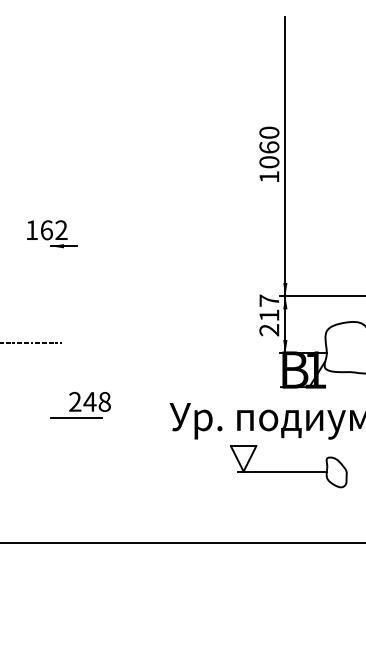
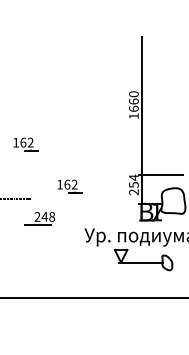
text: (268, 161) -> (133, 108), 1060 -> 1660
text: (268, 306) -> (133, 180), 217 -> 254
part: (139, 318) -> (69, 186), added
part: (79, 405) -> (39, 218), moved

